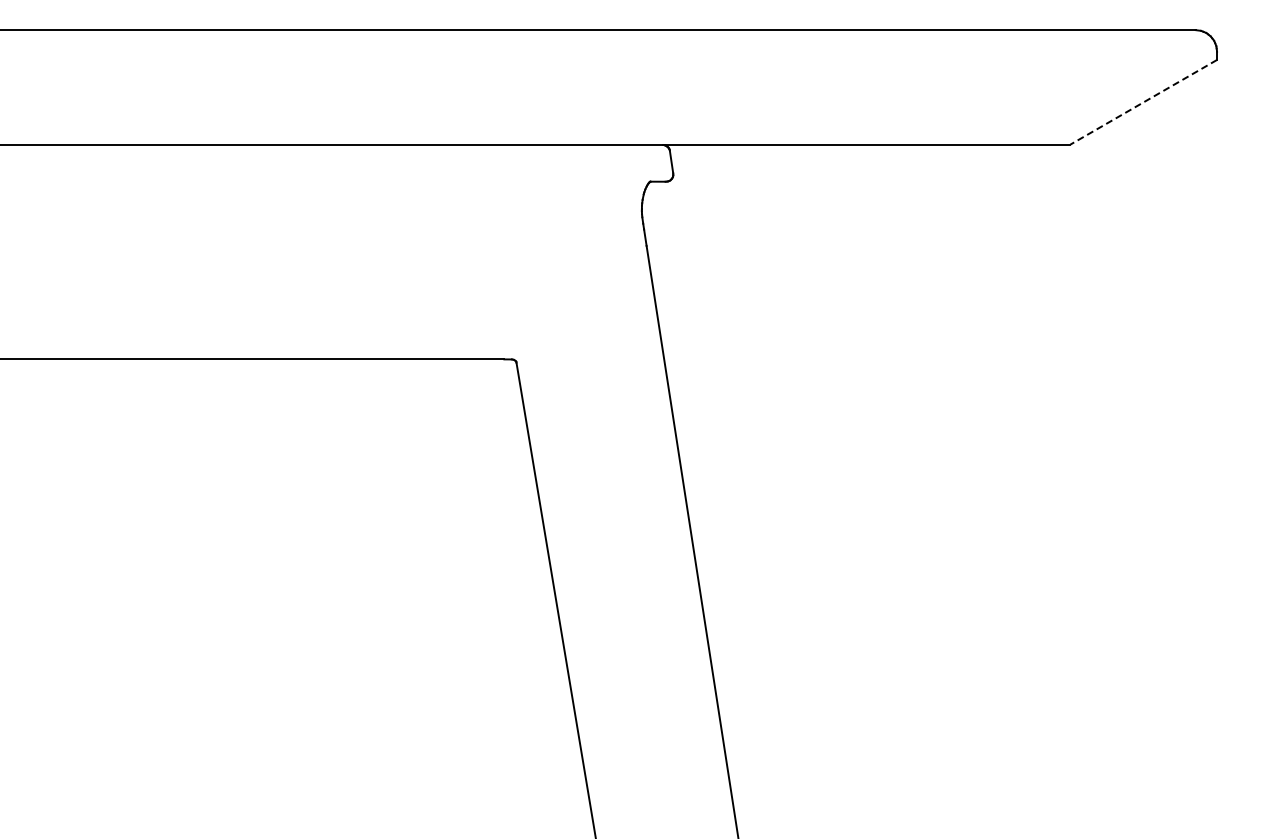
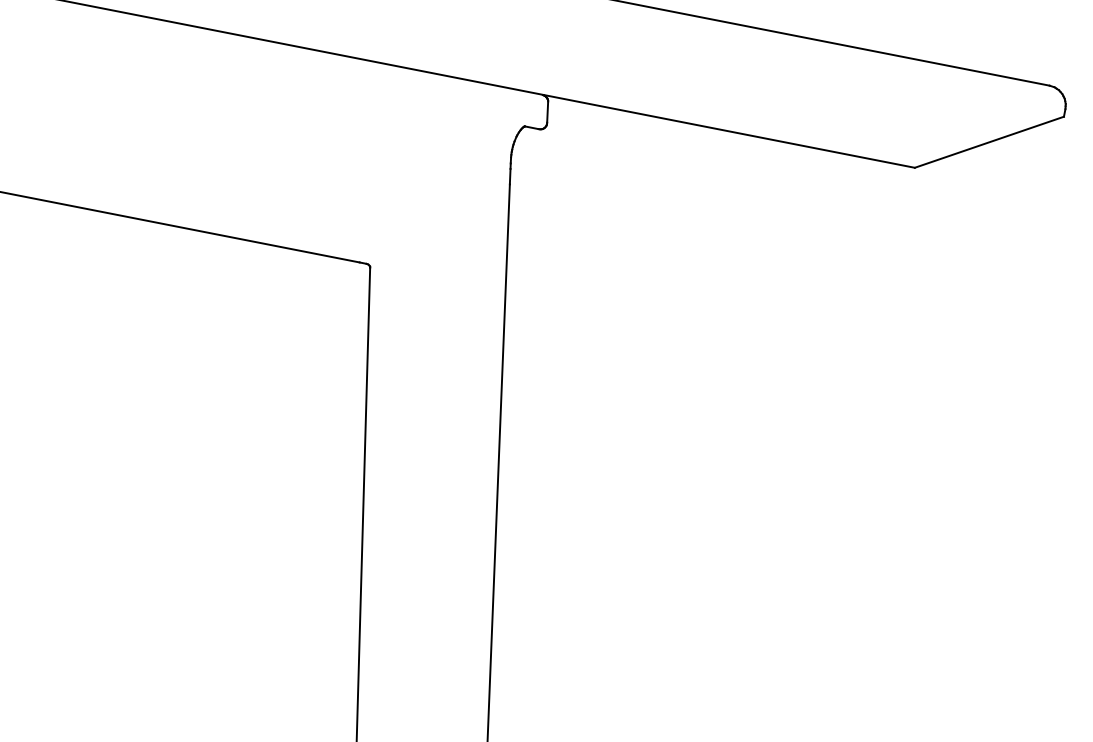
line: (1143, 102) -> (989, 142), dashed -> solid

